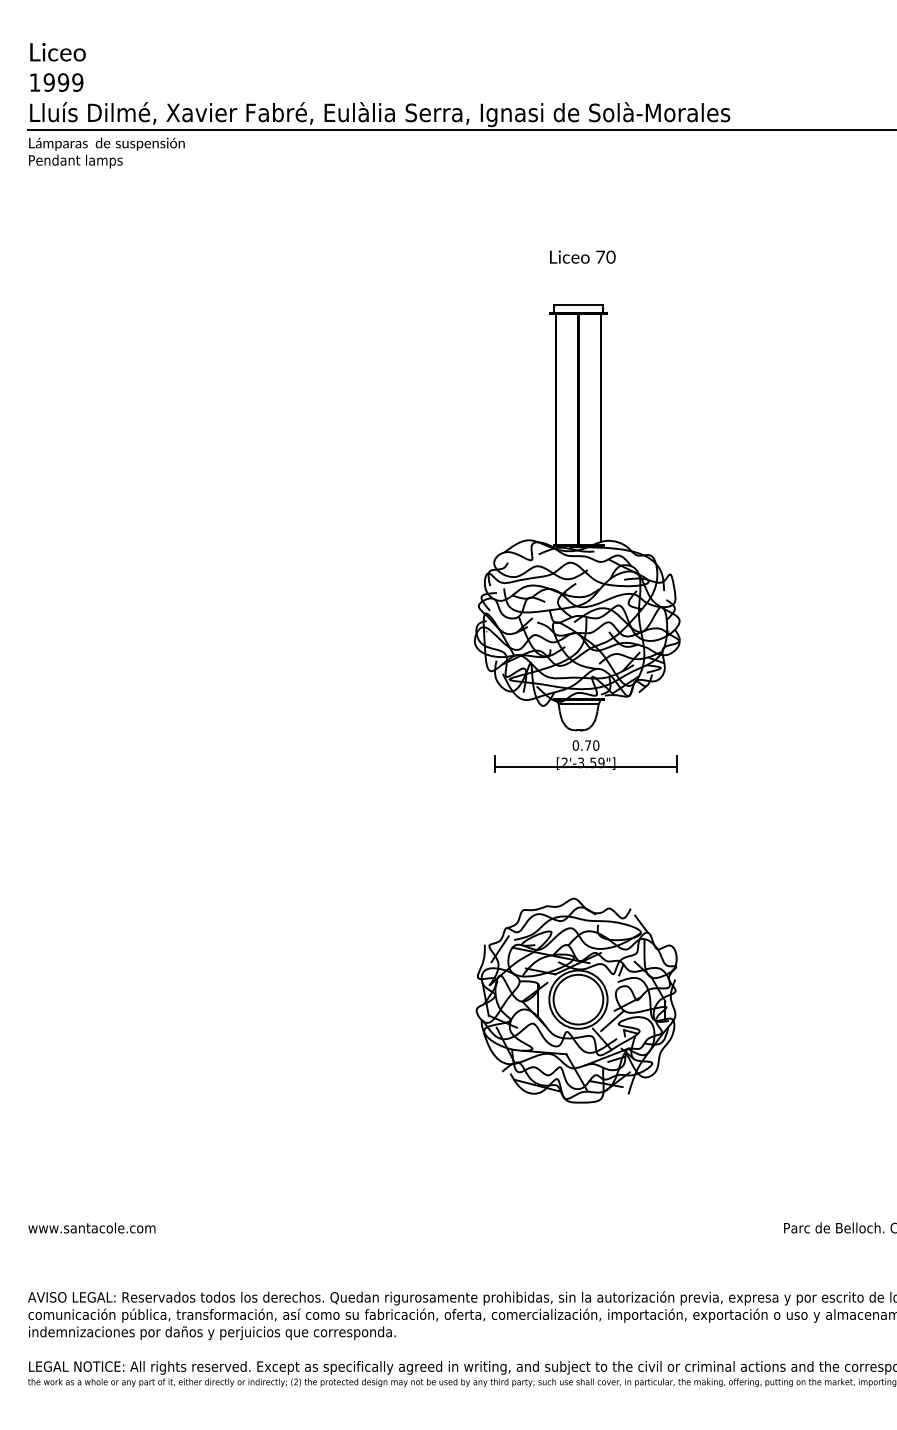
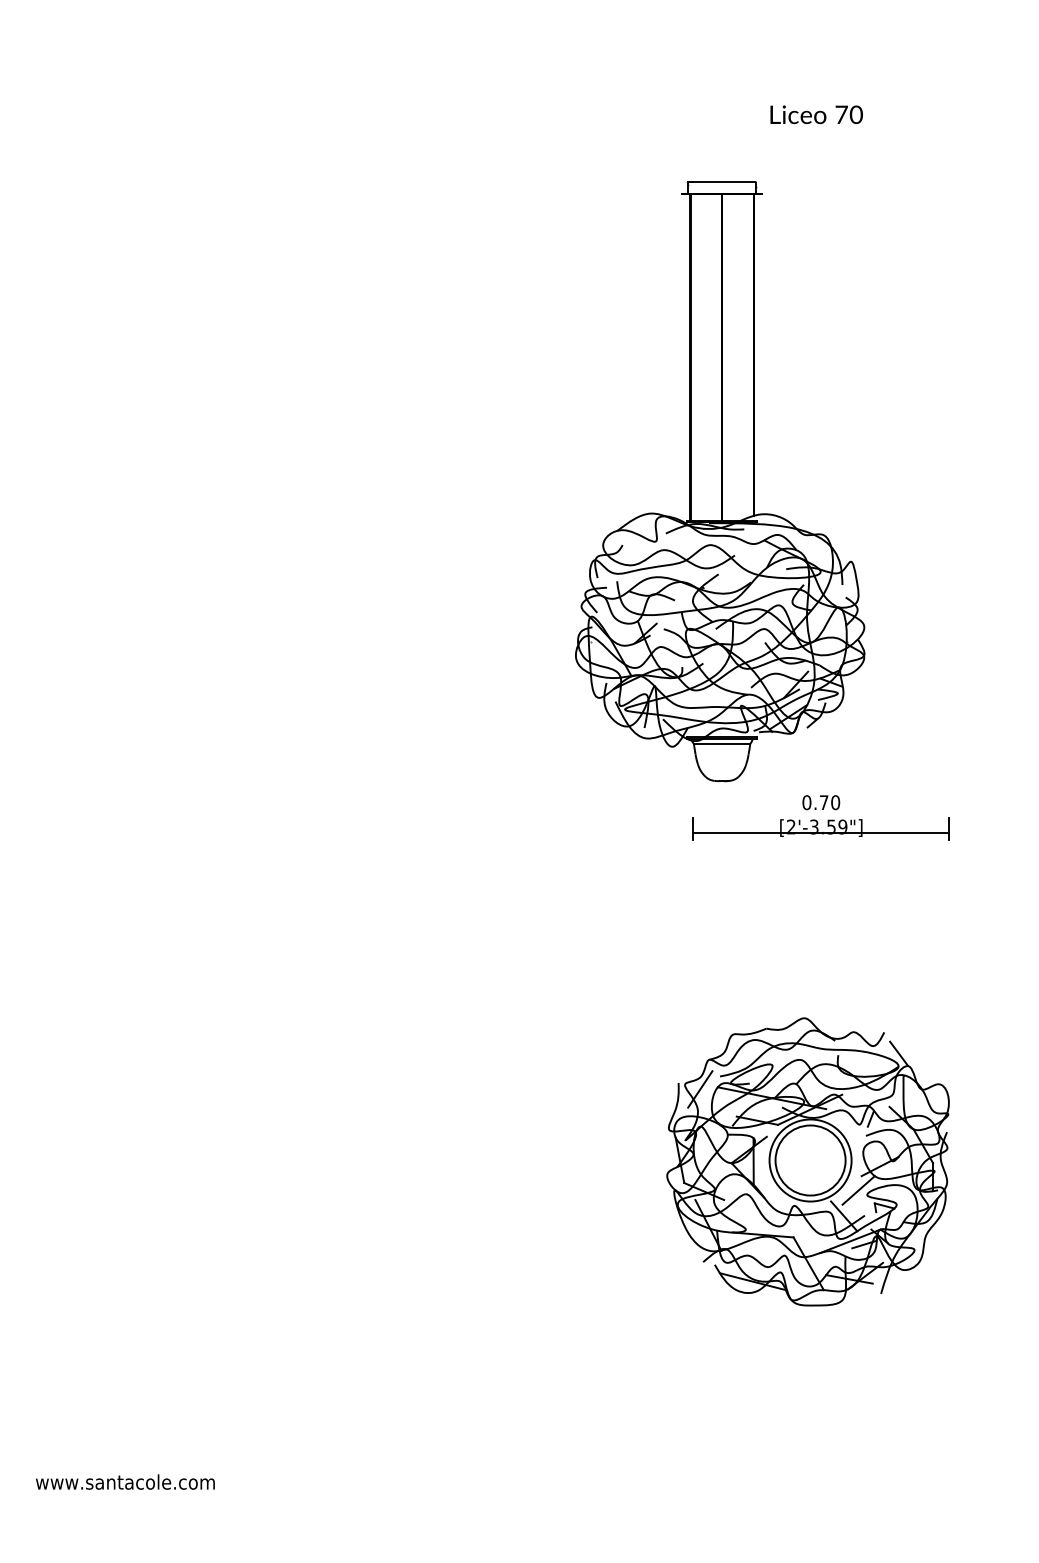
part: (576, 517) -> (719, 481), moved

